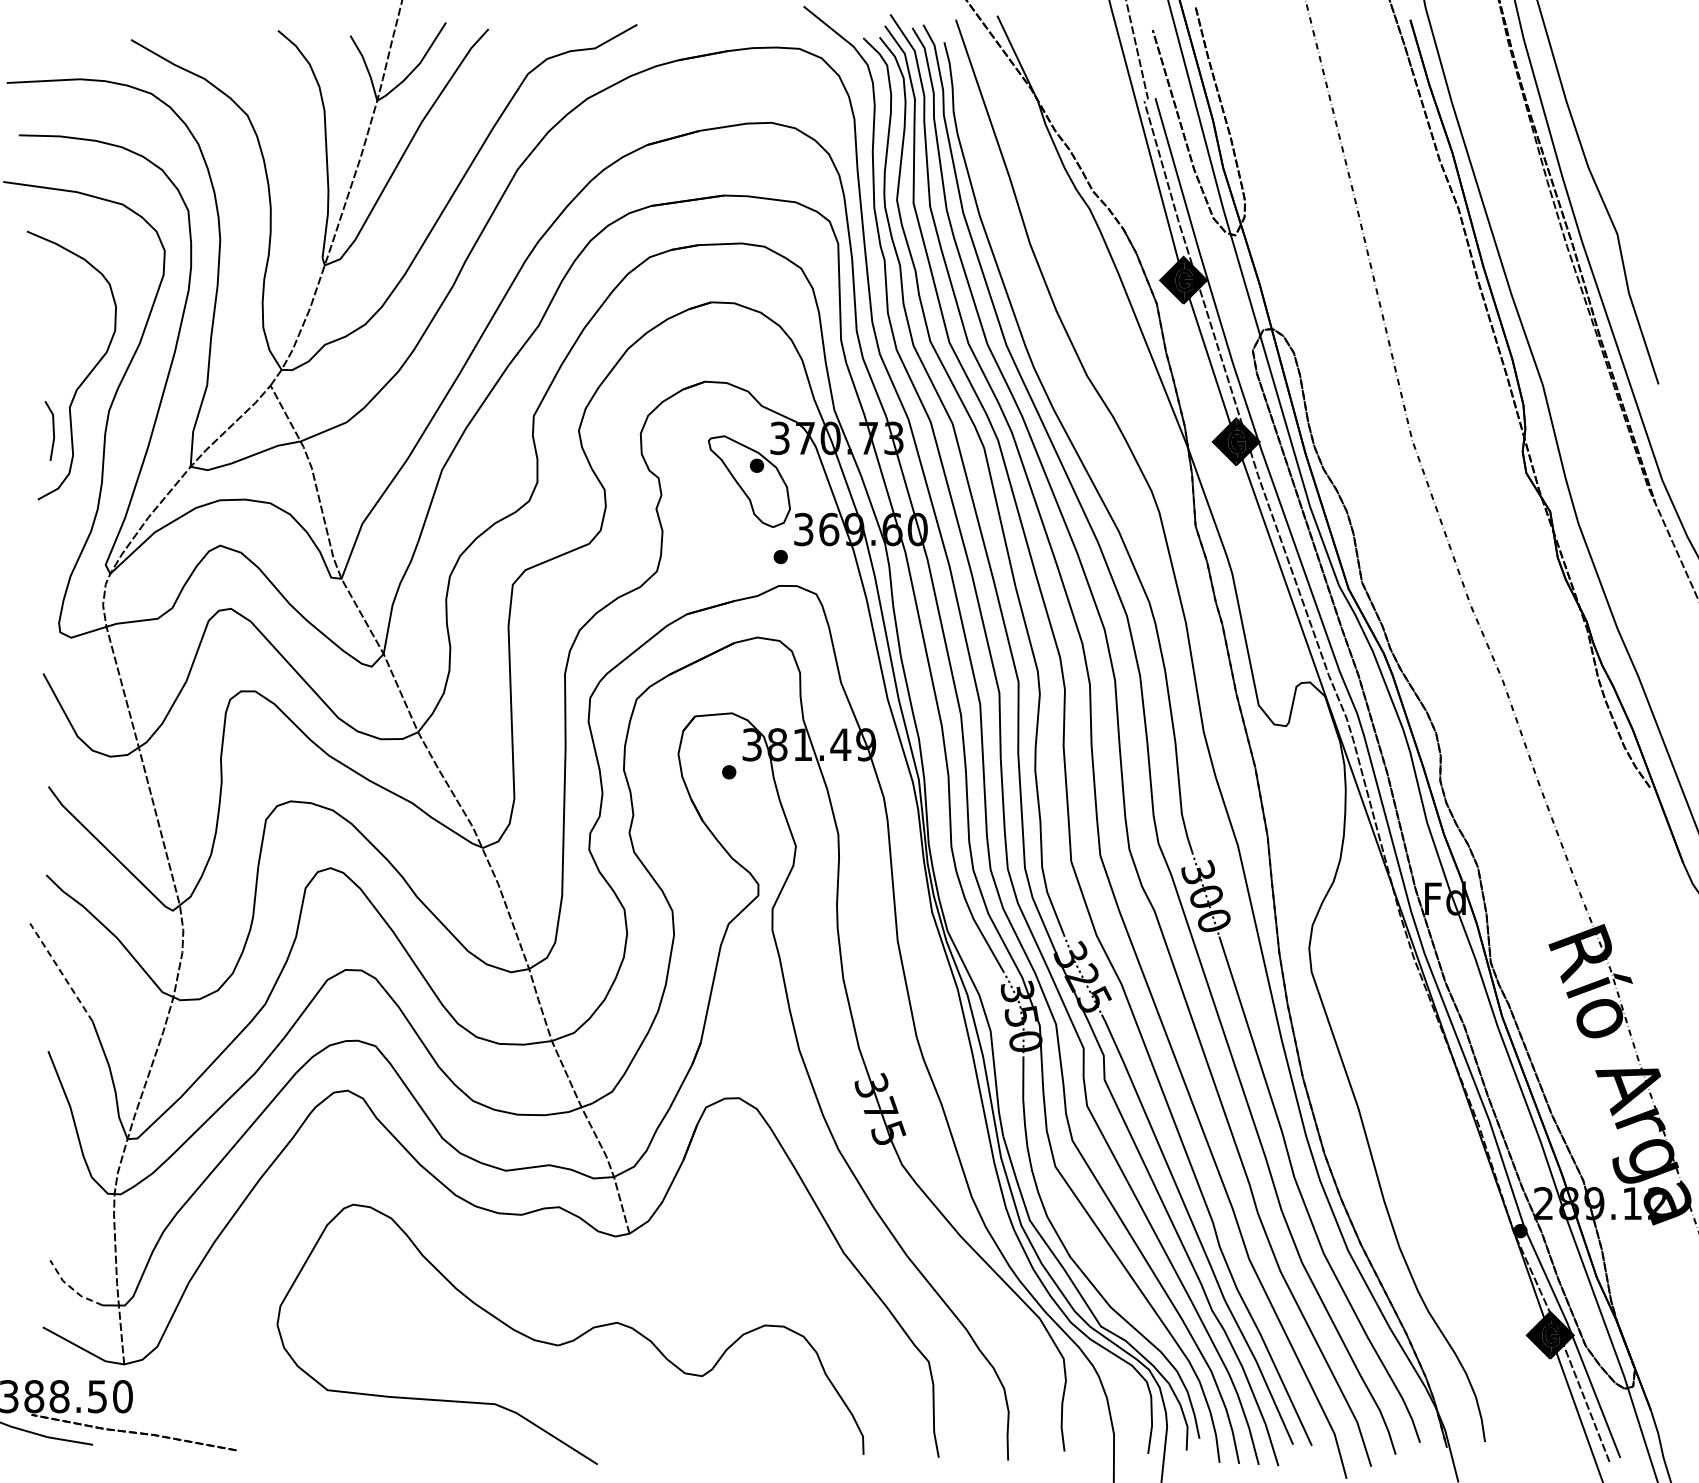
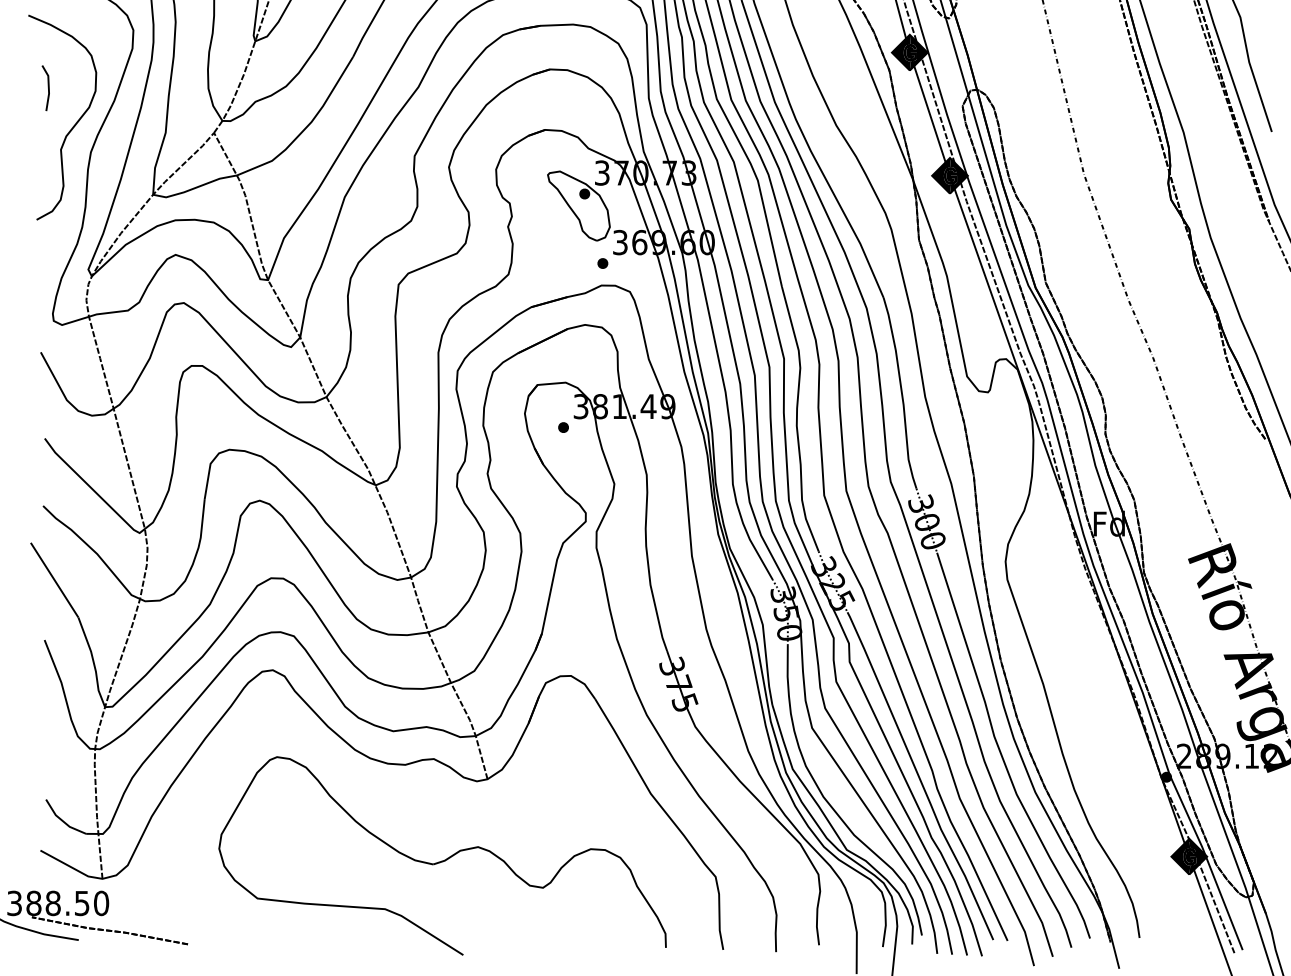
line: (52, 430) -> (47, 87), moved
line: (61, 972) -> (54, 580), dashed -> solid
line: (71, 1287) -> (62, 820), dashed -> solid

